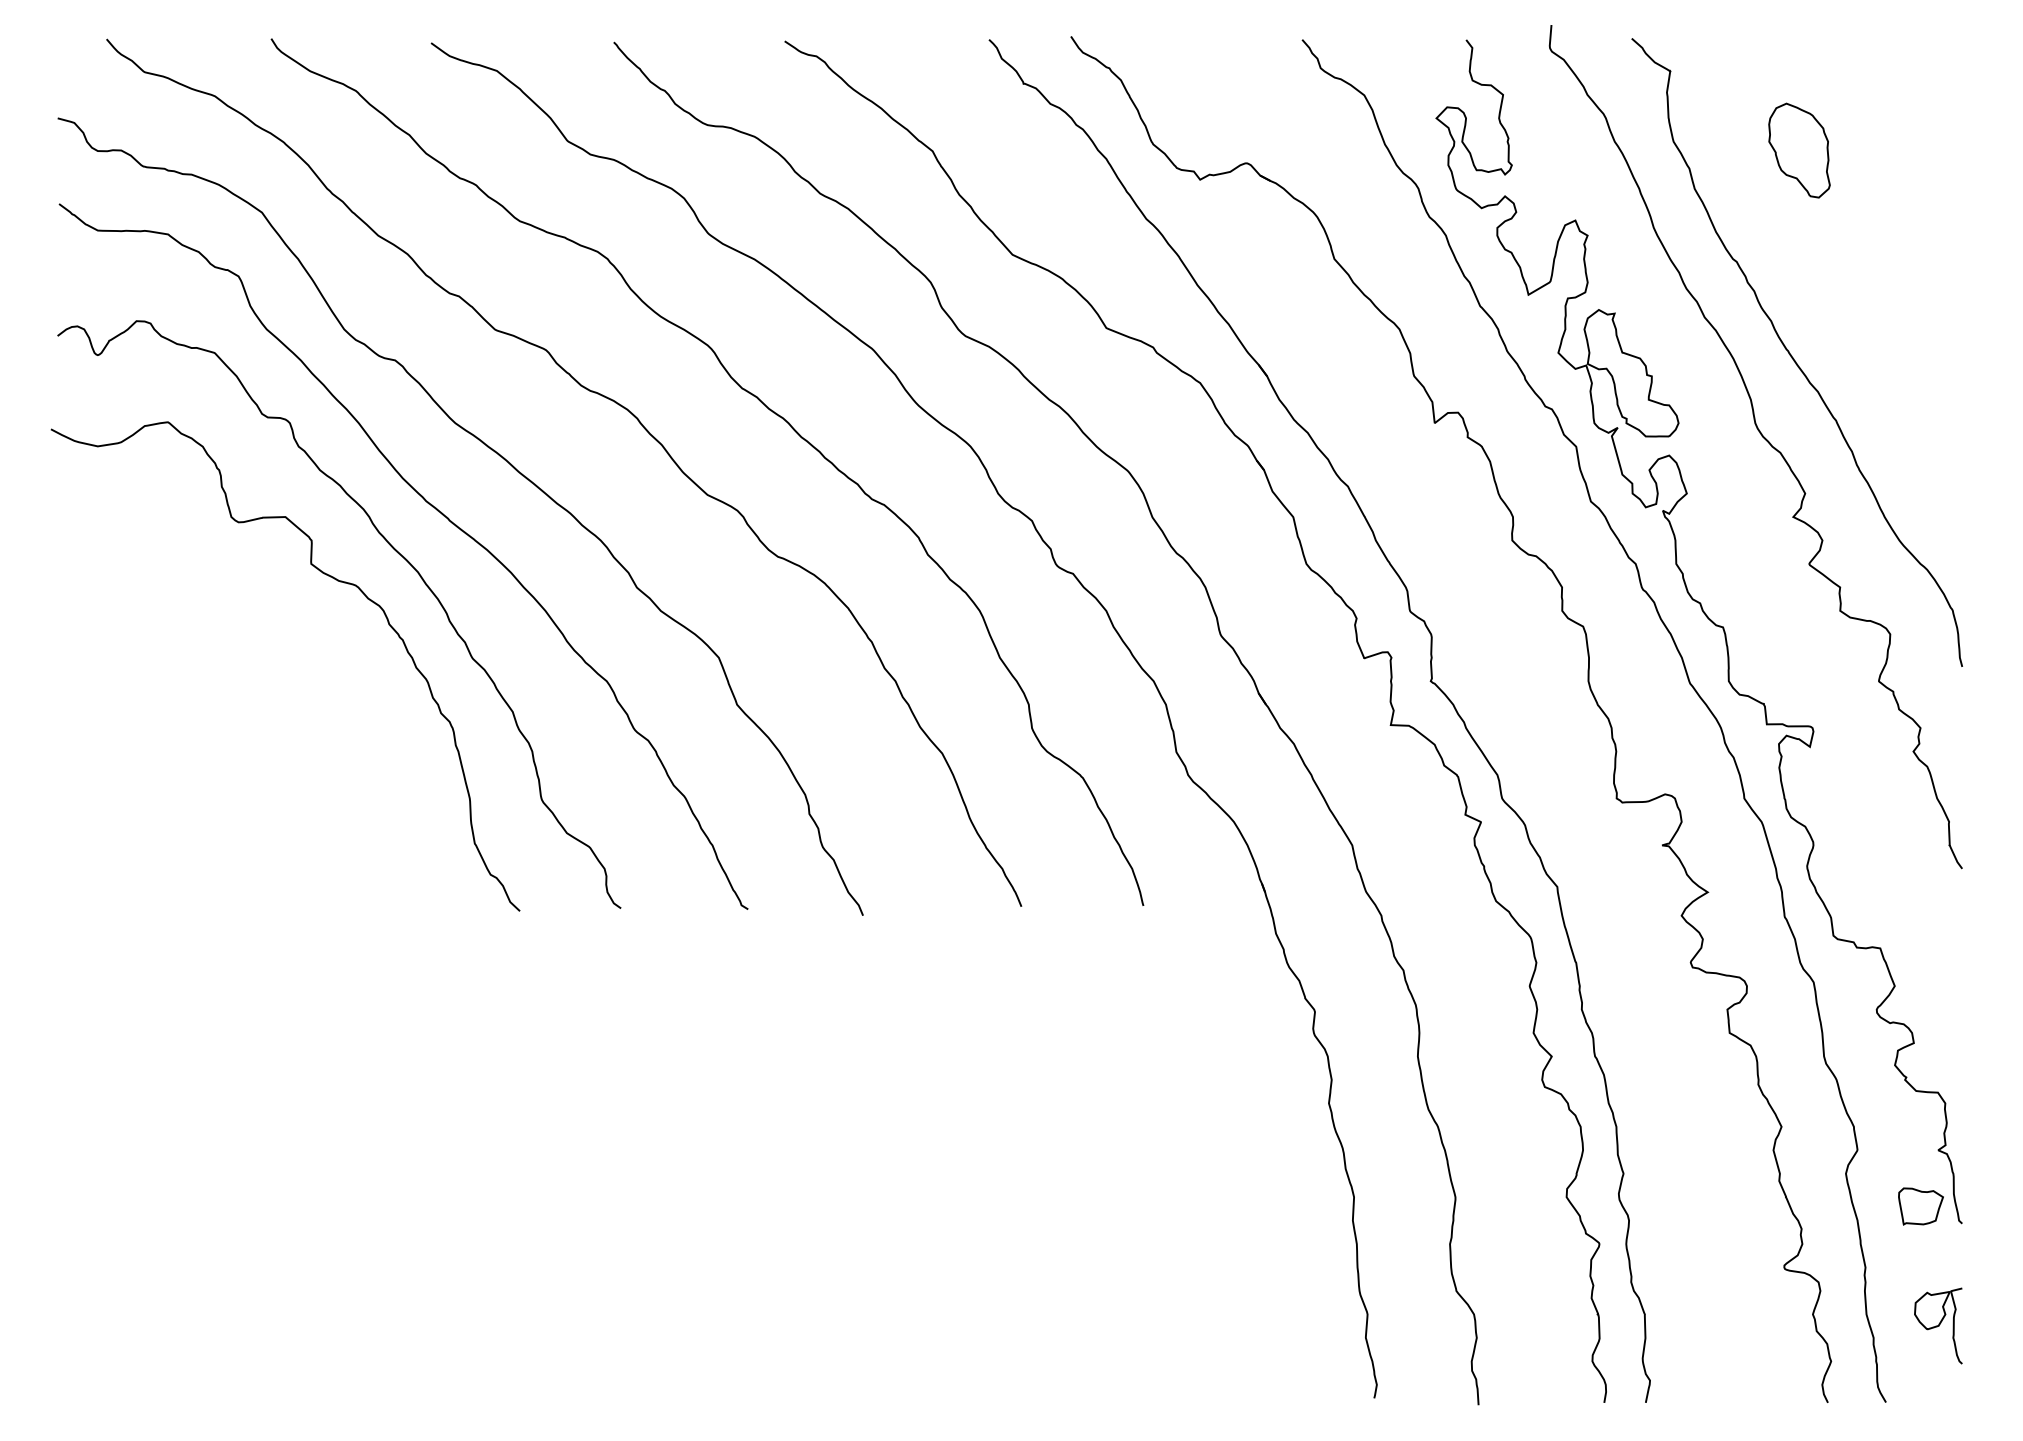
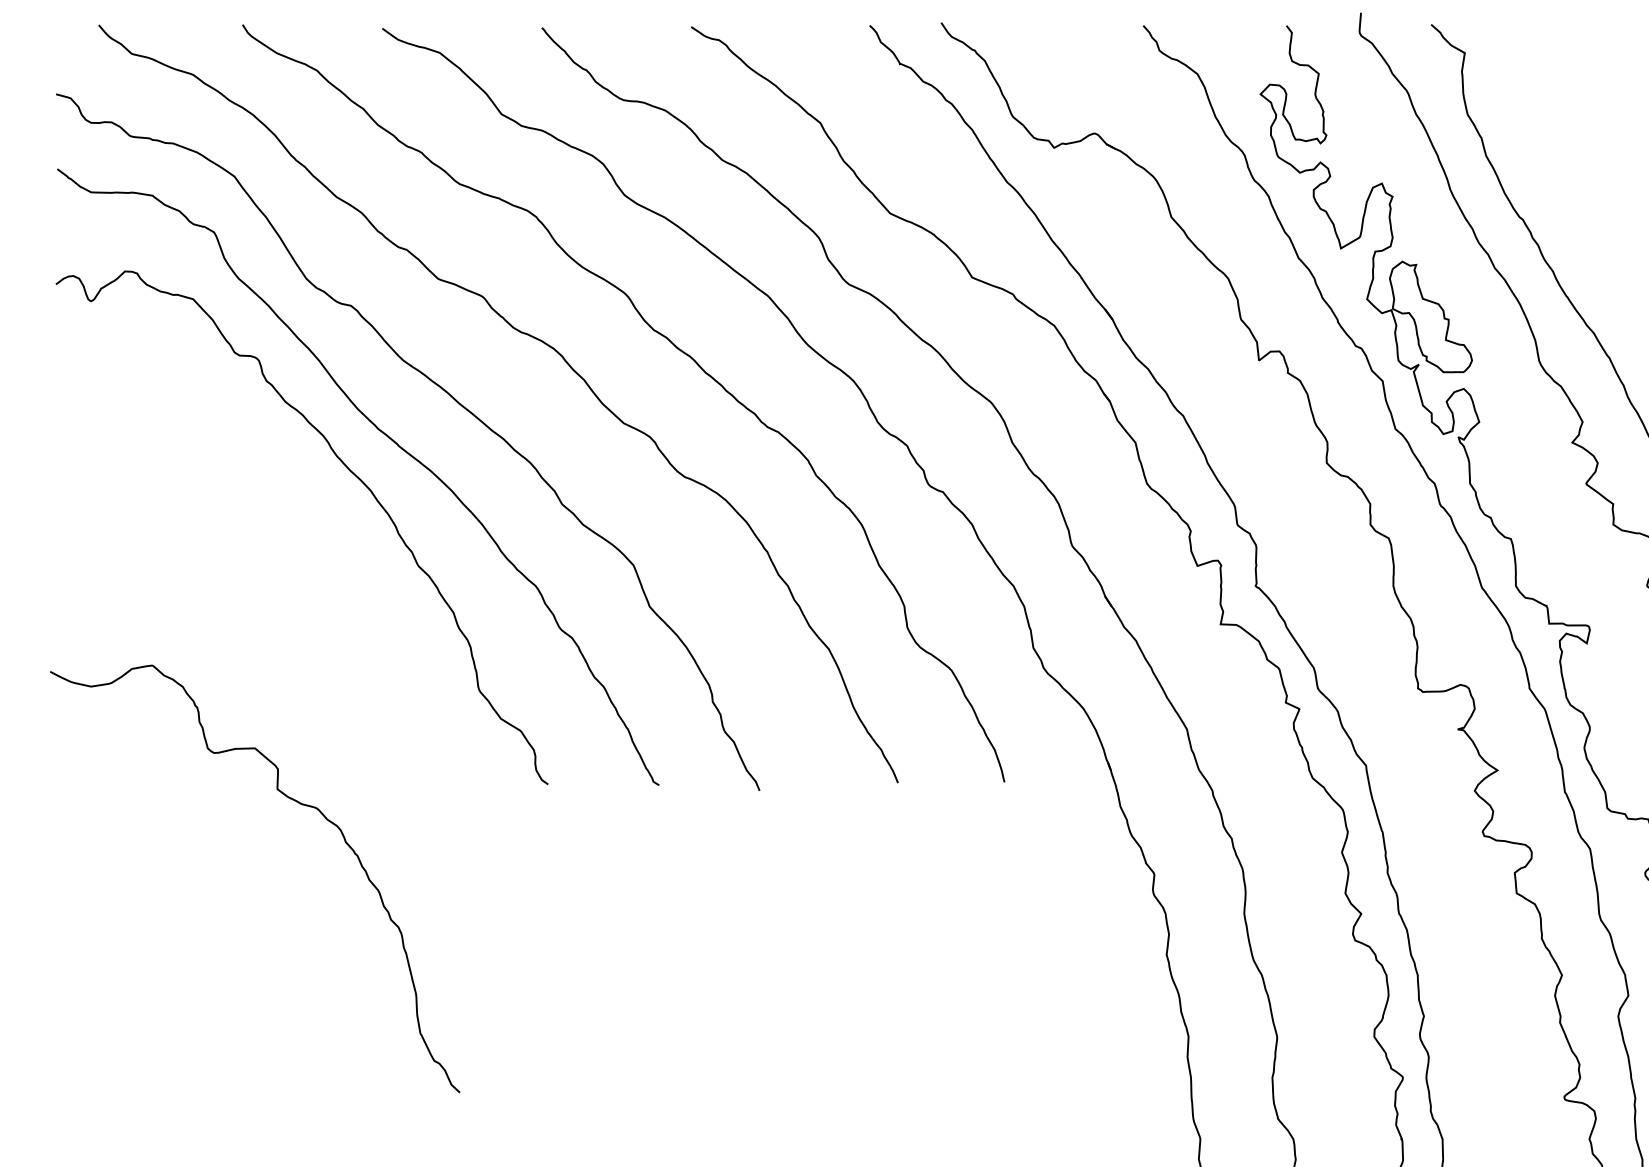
part: (1799, 150) -> (1577, 122), removed
curve: (337, 581) -> (300, 804), moved

